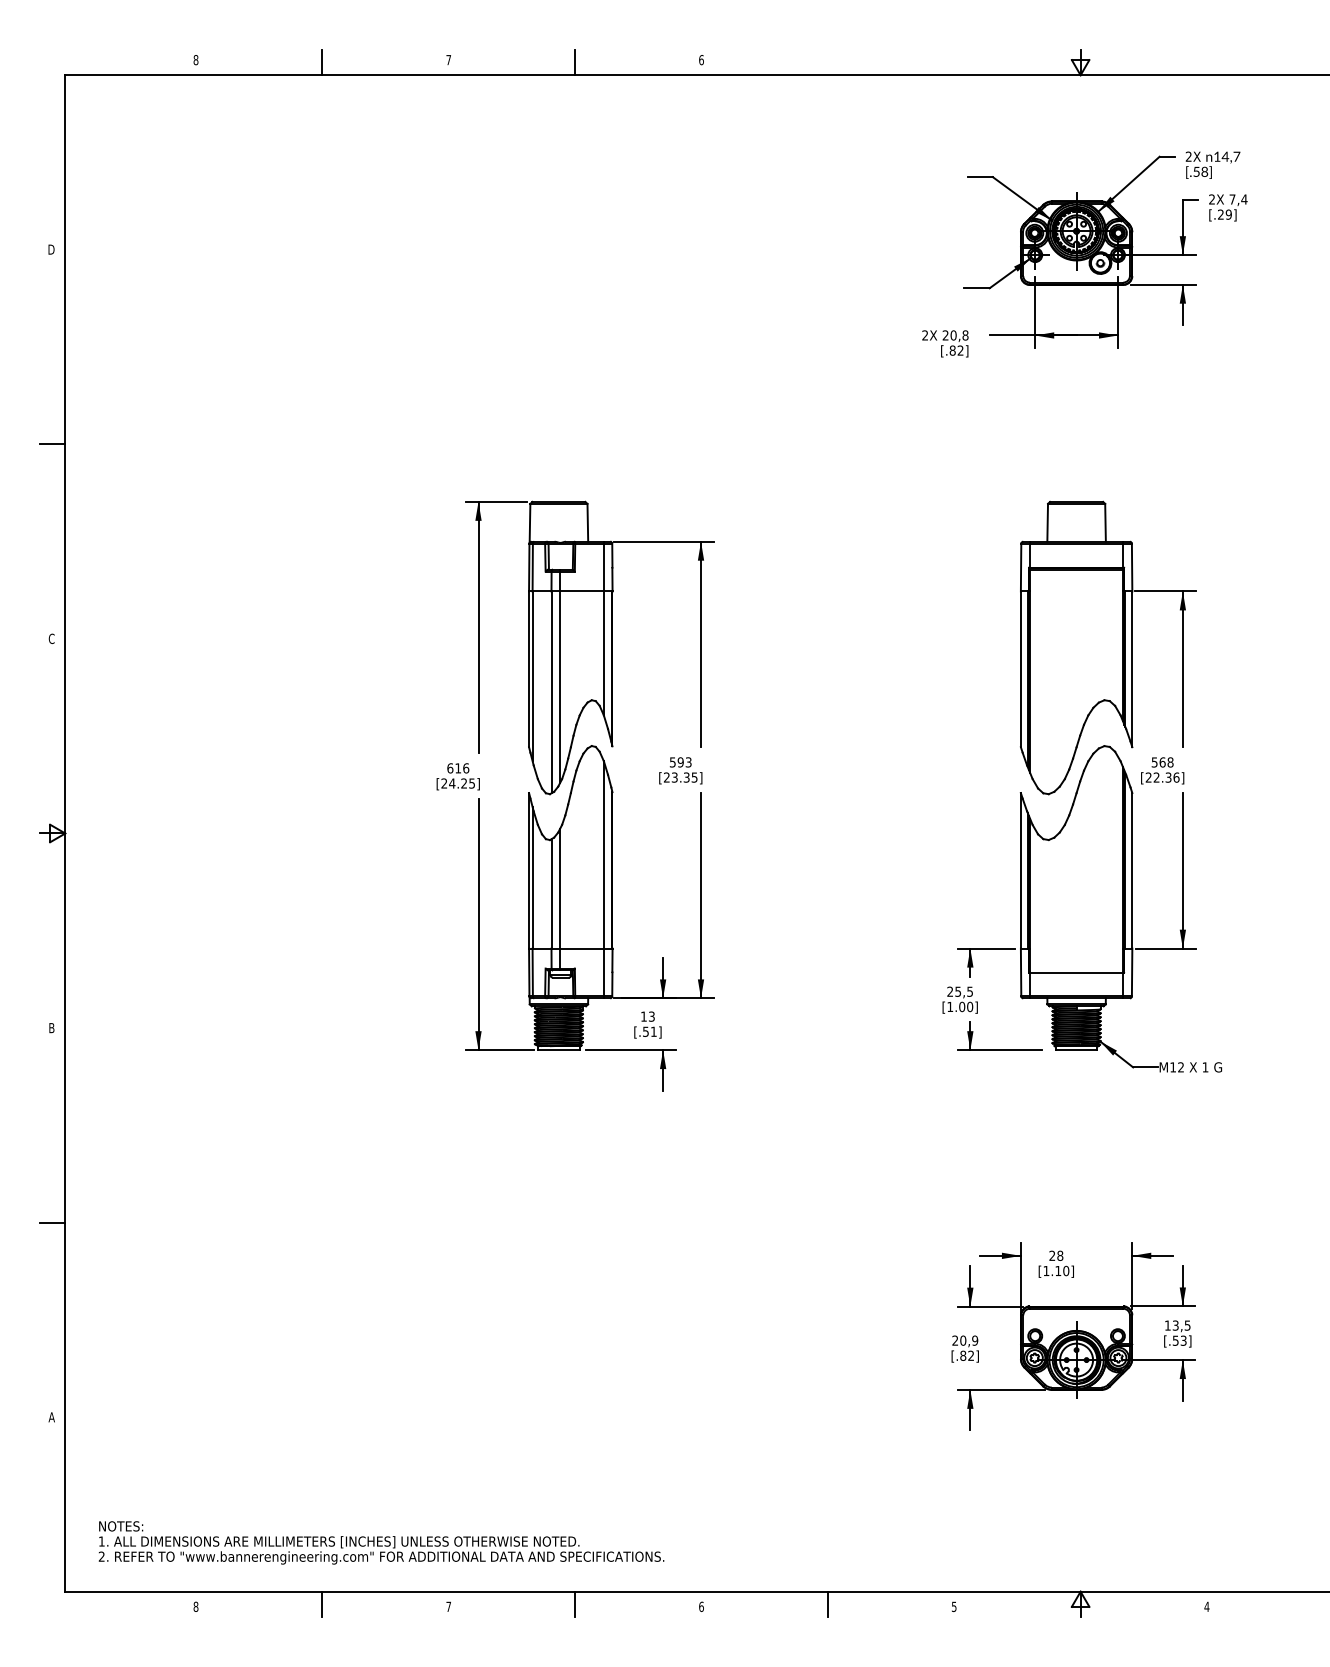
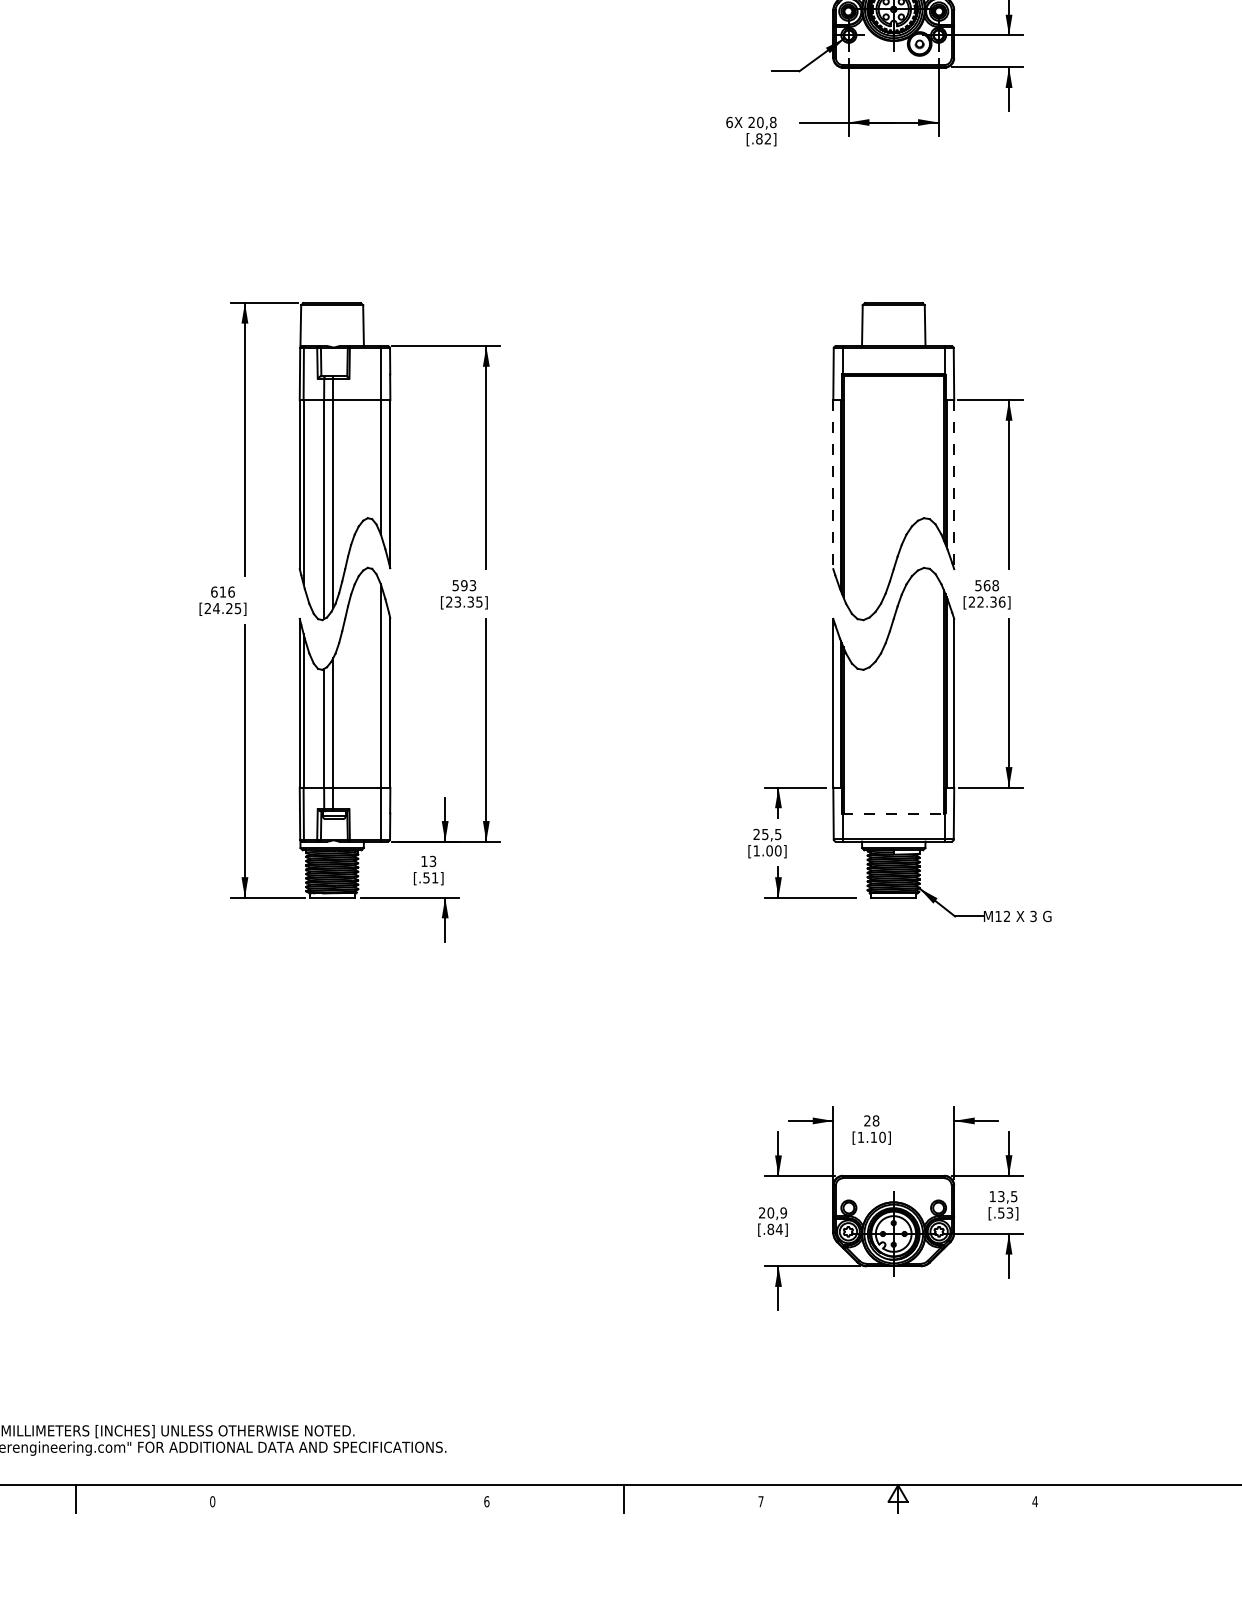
text: (925, 335) -> (729, 122), 2X -> 6X
line: (1020, 669) -> (832, 484), solid -> dashed
line: (1132, 669) -> (954, 484), solid -> dashed
line: (1077, 972) -> (894, 813), solid -> dashed
text: (1205, 1067) -> (1033, 916), 1 -> 3
text: (970, 1355) -> (778, 1229), [.82] -> [.84]
line: (575, 1603) -> (350, 1498), removed
text: (448, 1606) -> (212, 1501), 7 -> 0
text: (954, 1607) -> (761, 1502), 5 -> 7

